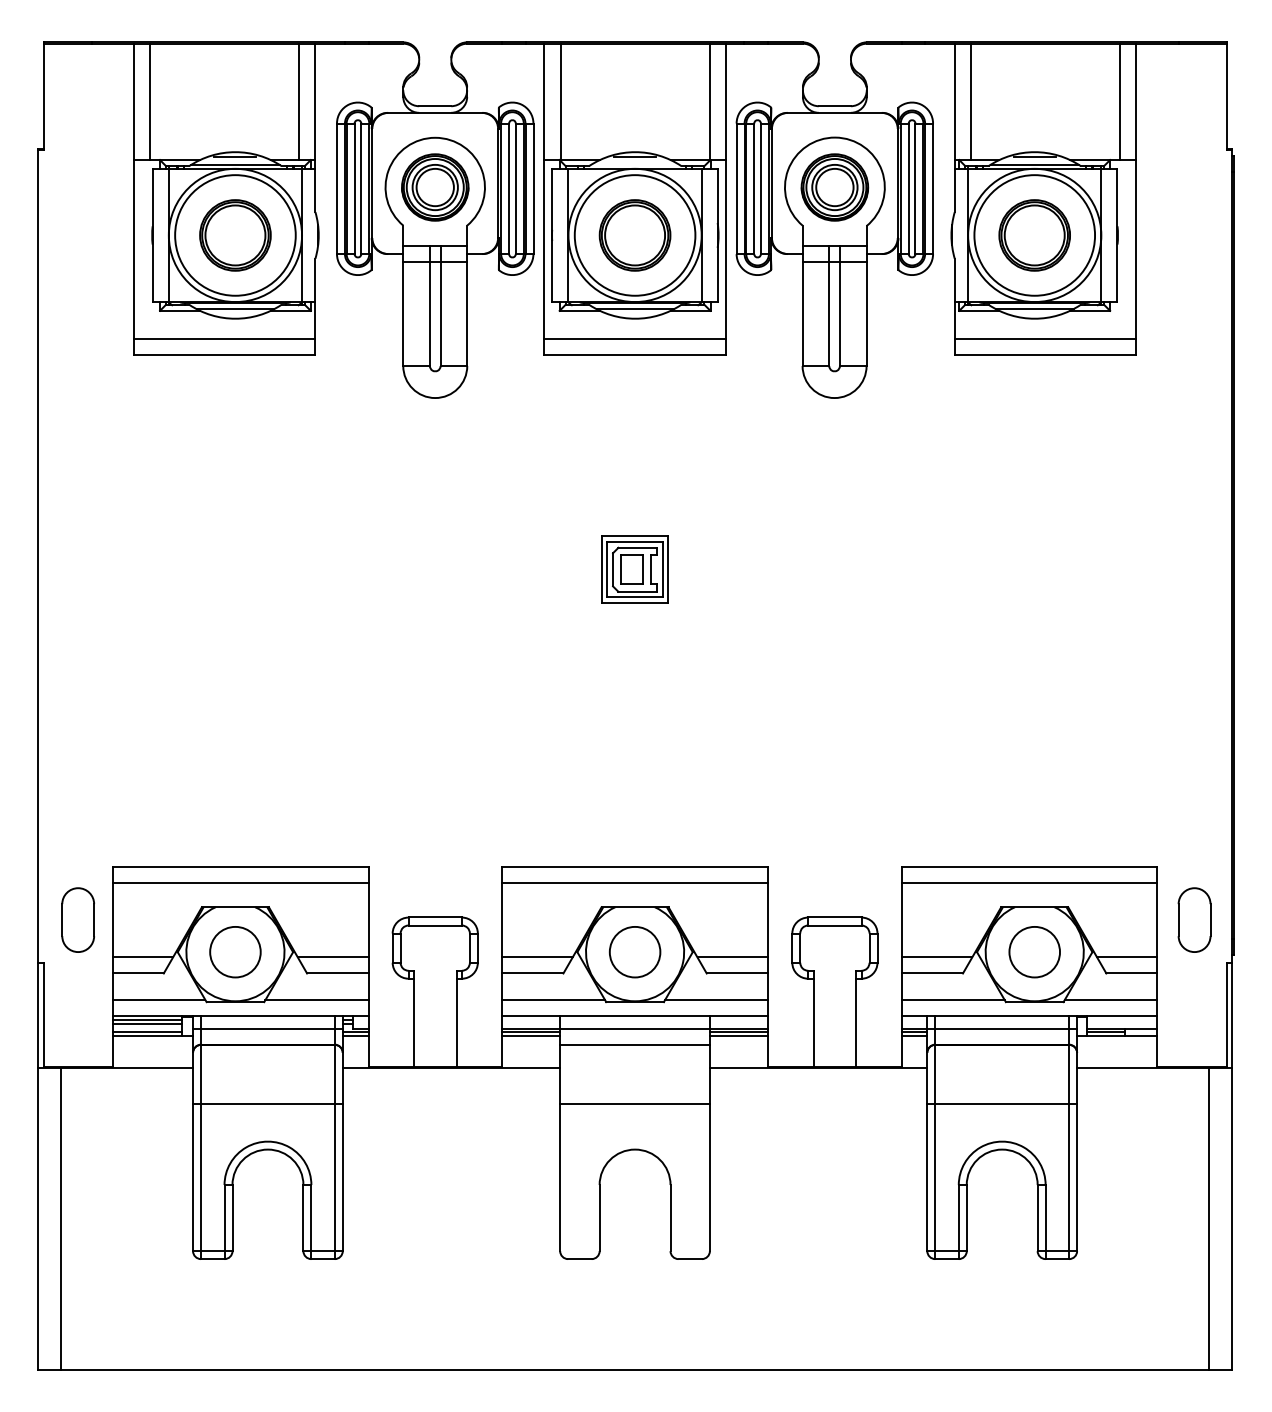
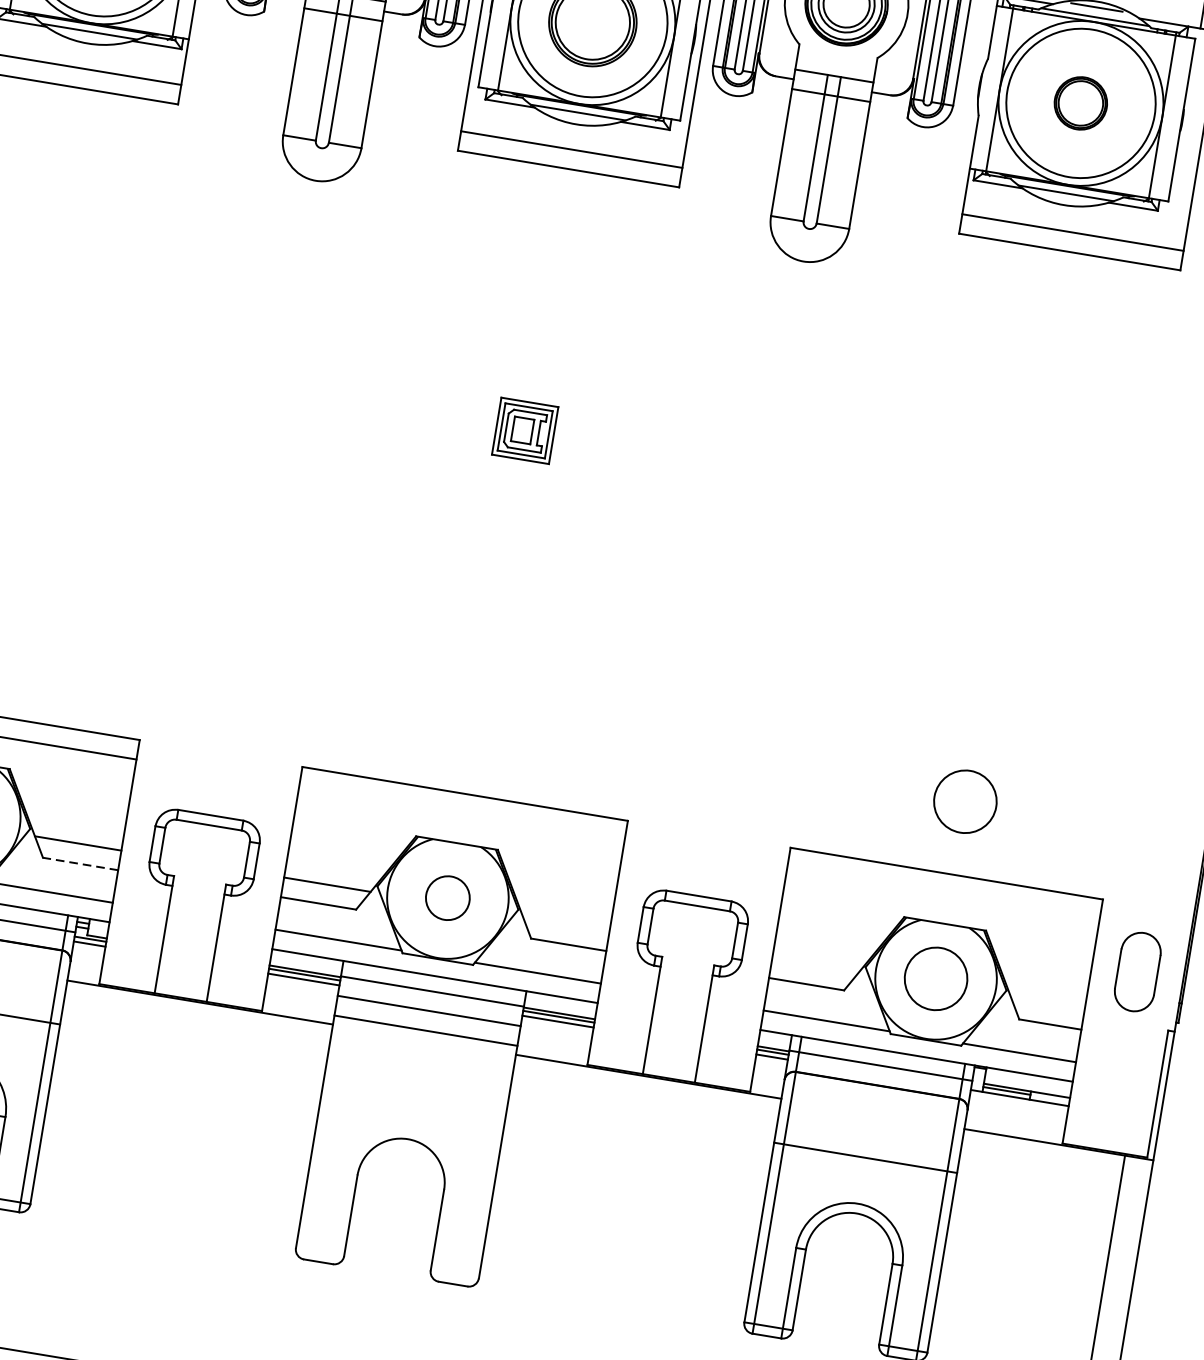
part: (1034, 235) -> (1080, 103), size x0.6
part: (634, 569) -> (524, 430), size x0.7
circle: (1034, 807) -> (965, 802), added
line: (634, 882) -> (461, 812), removed
line: (1029, 882) -> (943, 892), removed
circle: (634, 952) -> (447, 898), size x0.7
line: (732, 957) -> (565, 924), removed
line: (936, 957) -> (815, 965), removed
line: (1127, 957) -> (1048, 1004), removed
line: (337, 973) -> (80, 863), solid -> dashed
line: (634, 1103) -> (425, 1030), moved

